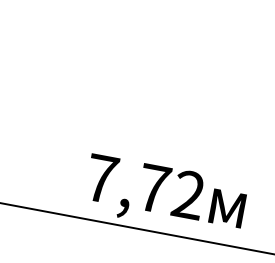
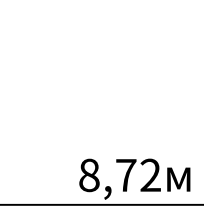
text: (101, 178) -> (89, 175), 7,72 -> 8,72

